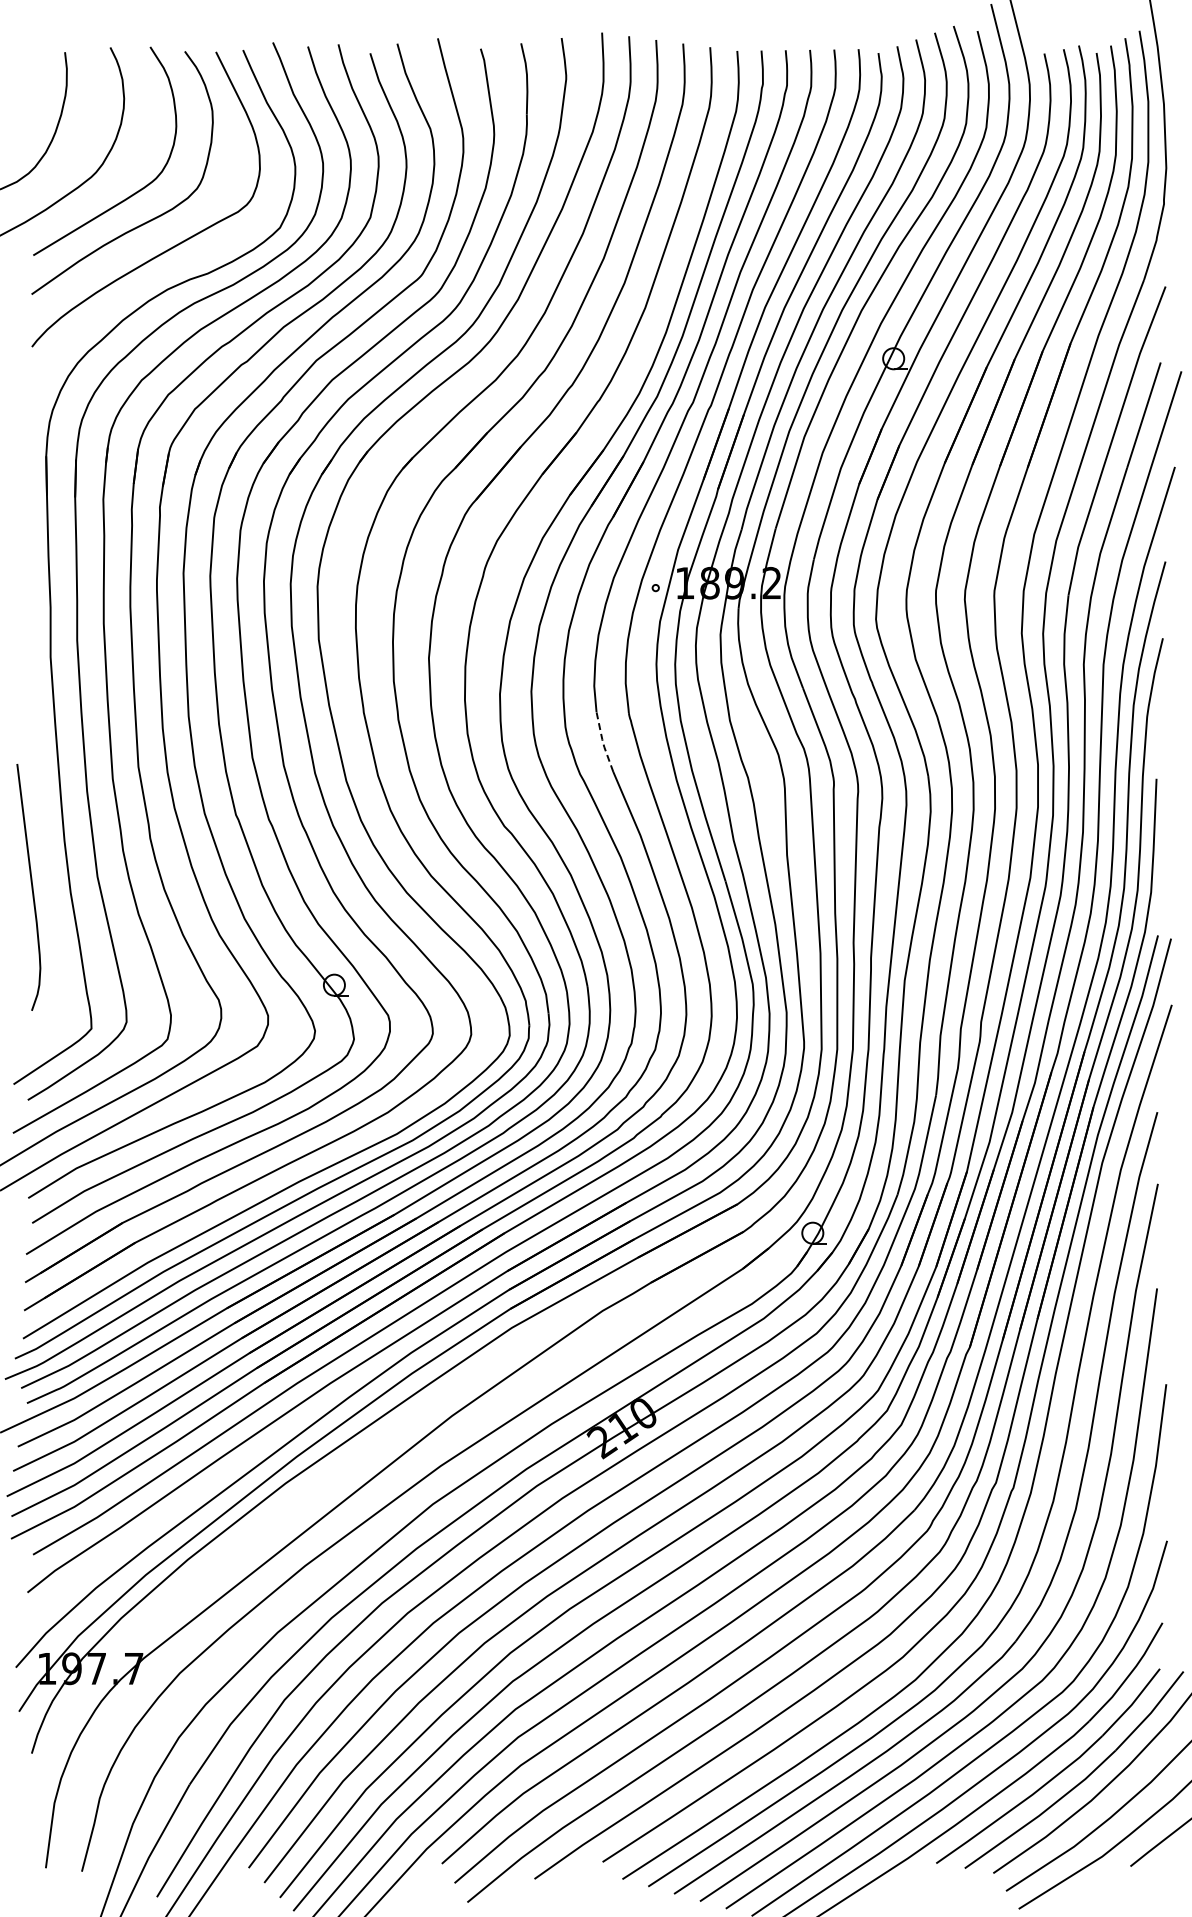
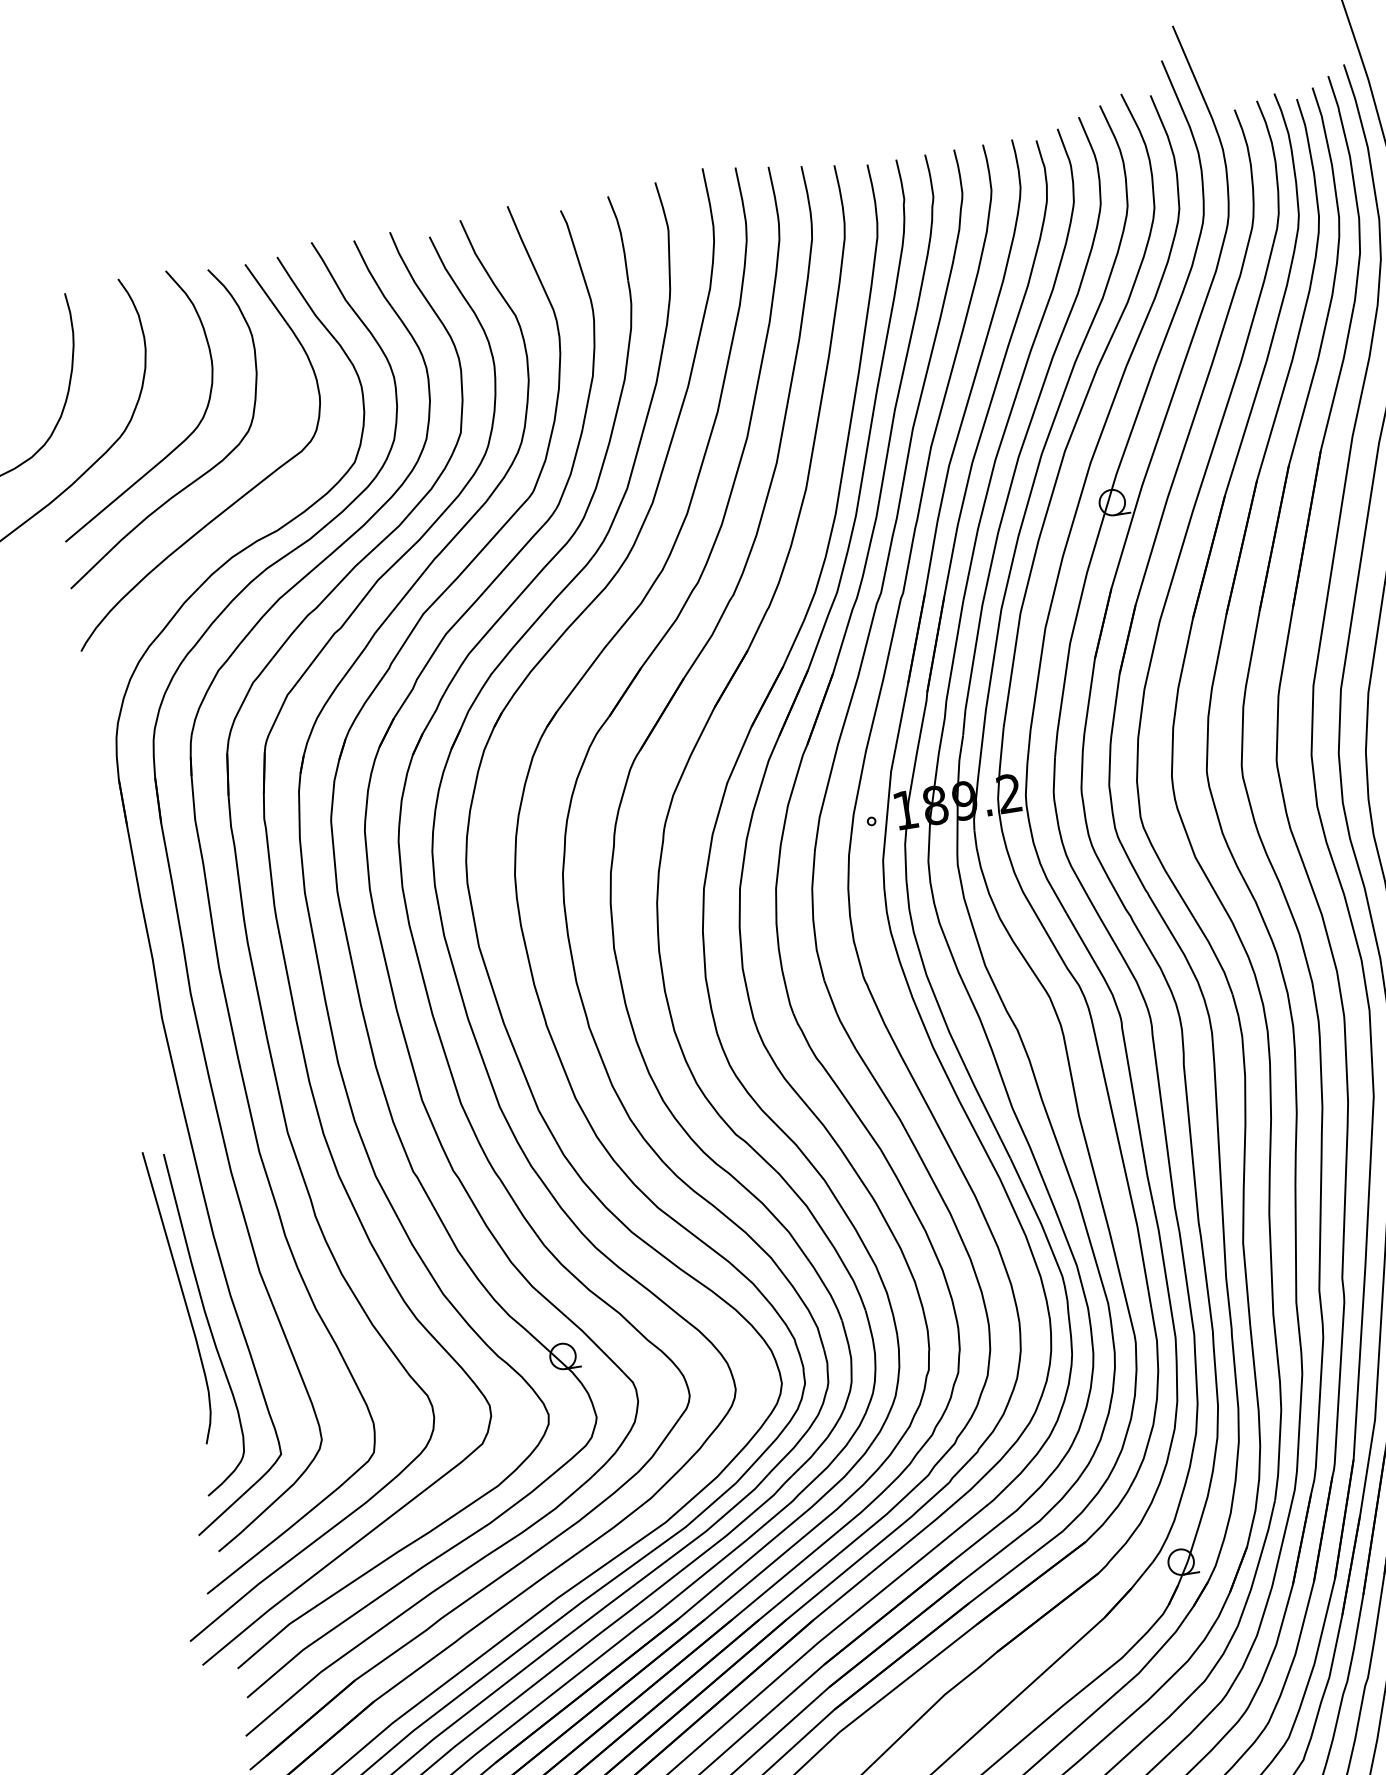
line: (603, 742) -> (838, 1015), dashed -> solid
curve: (47, 909) -> (206, 1320), added

